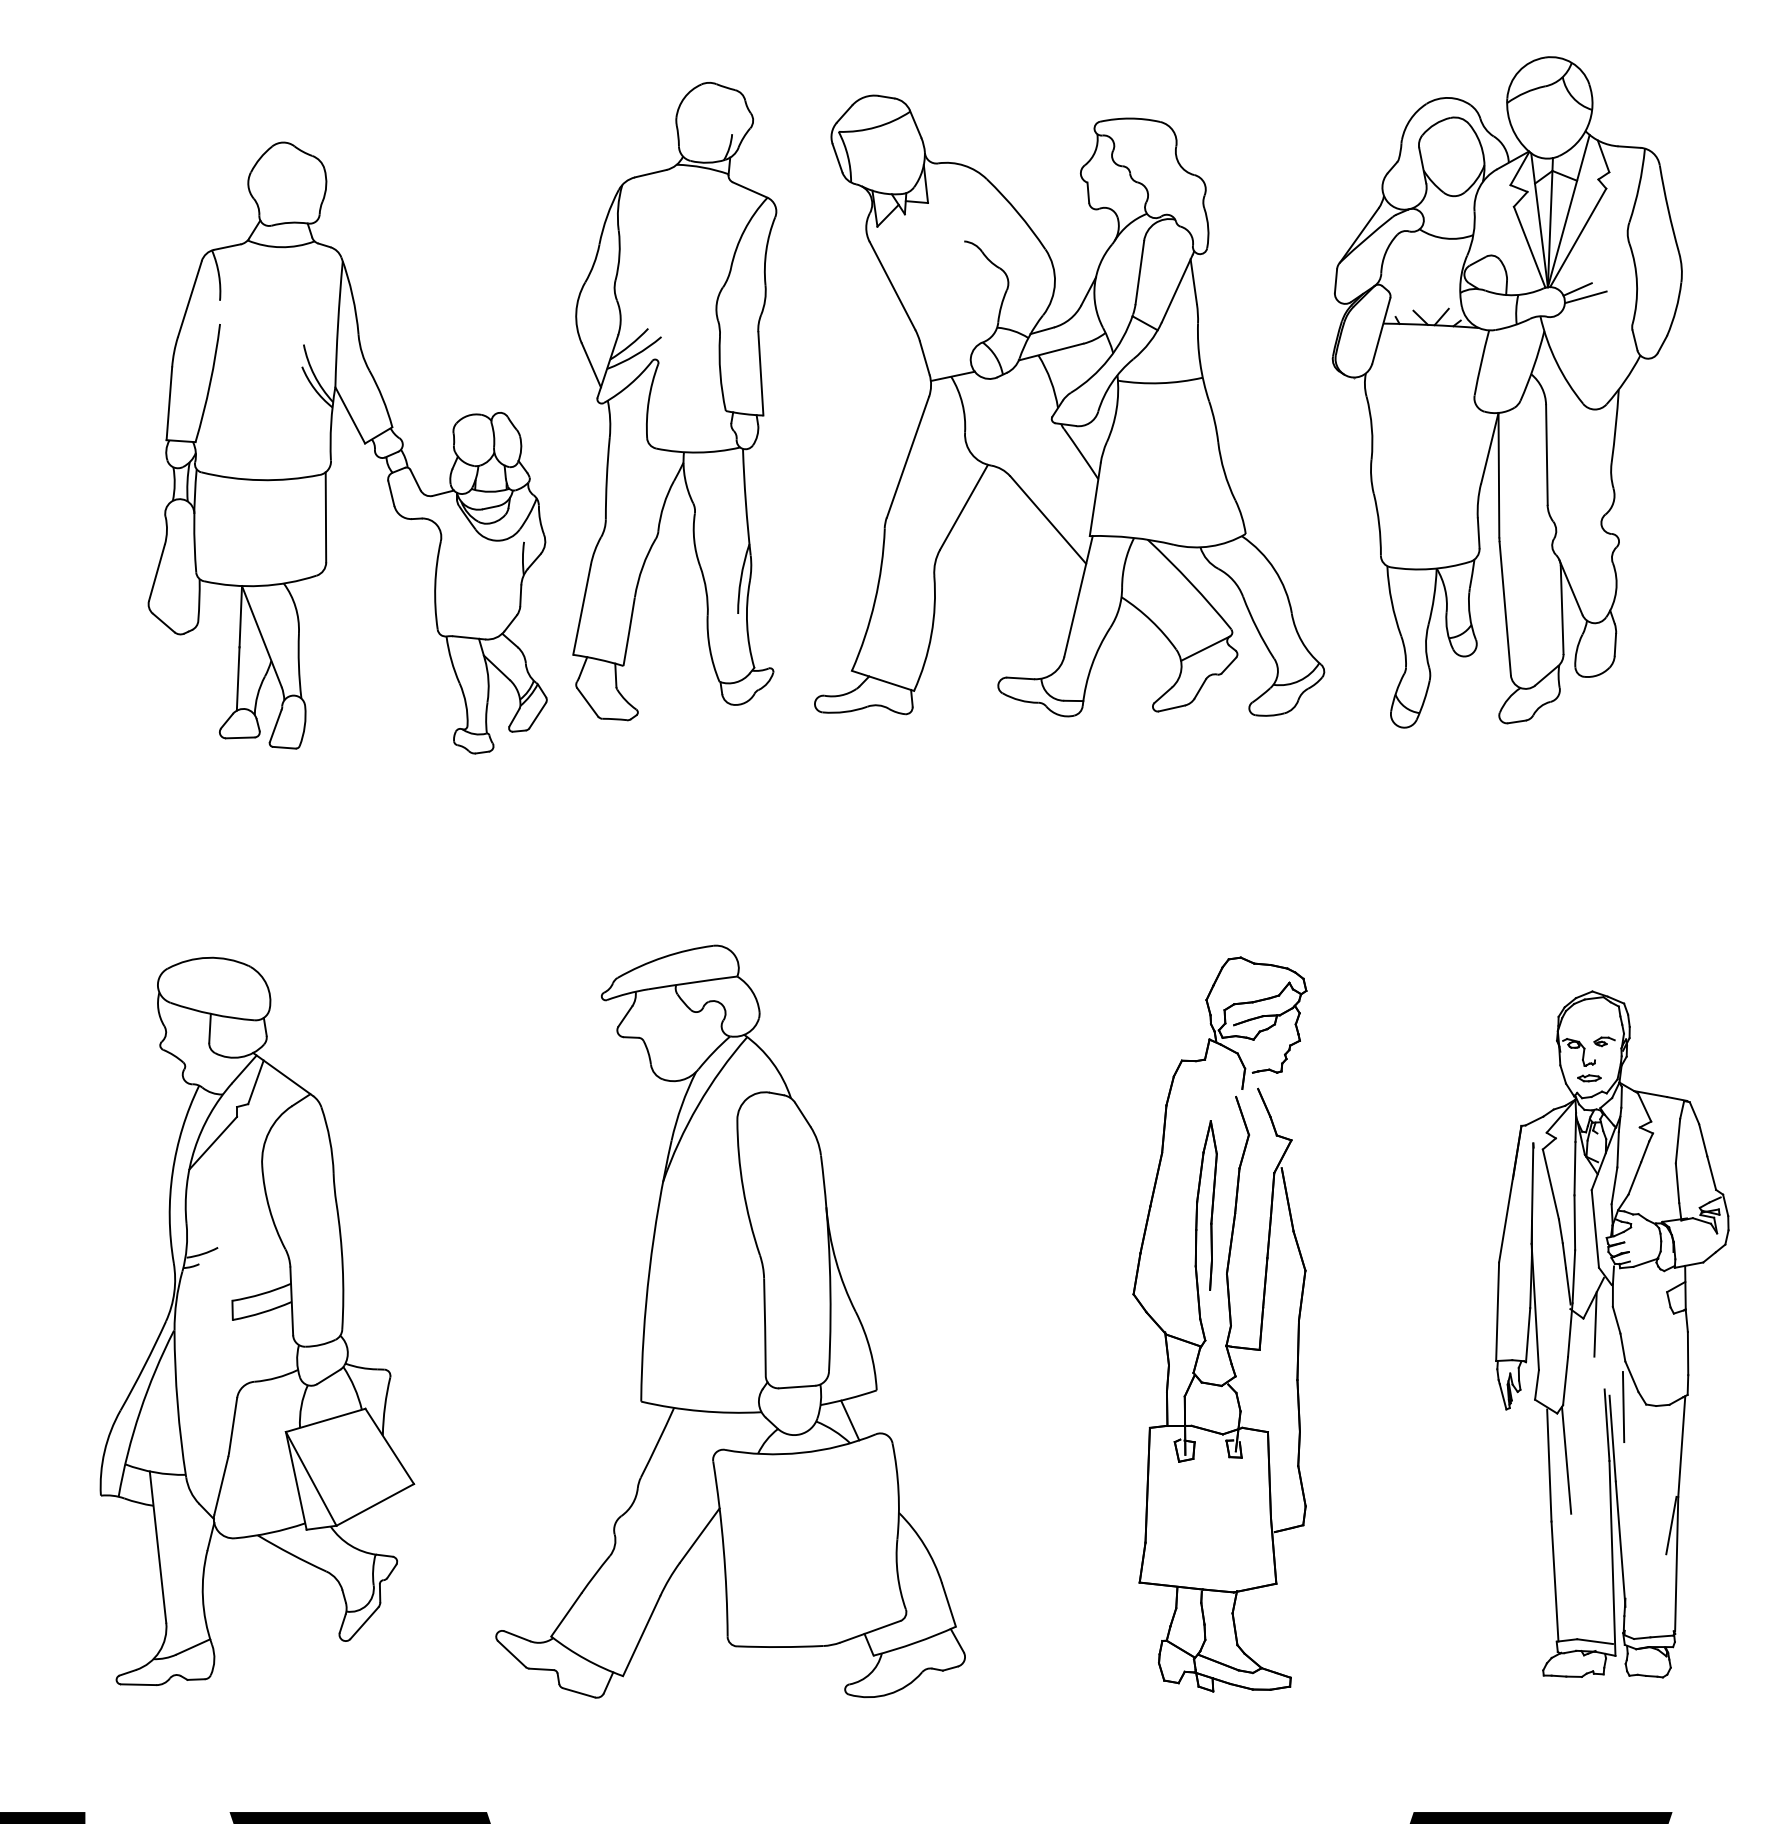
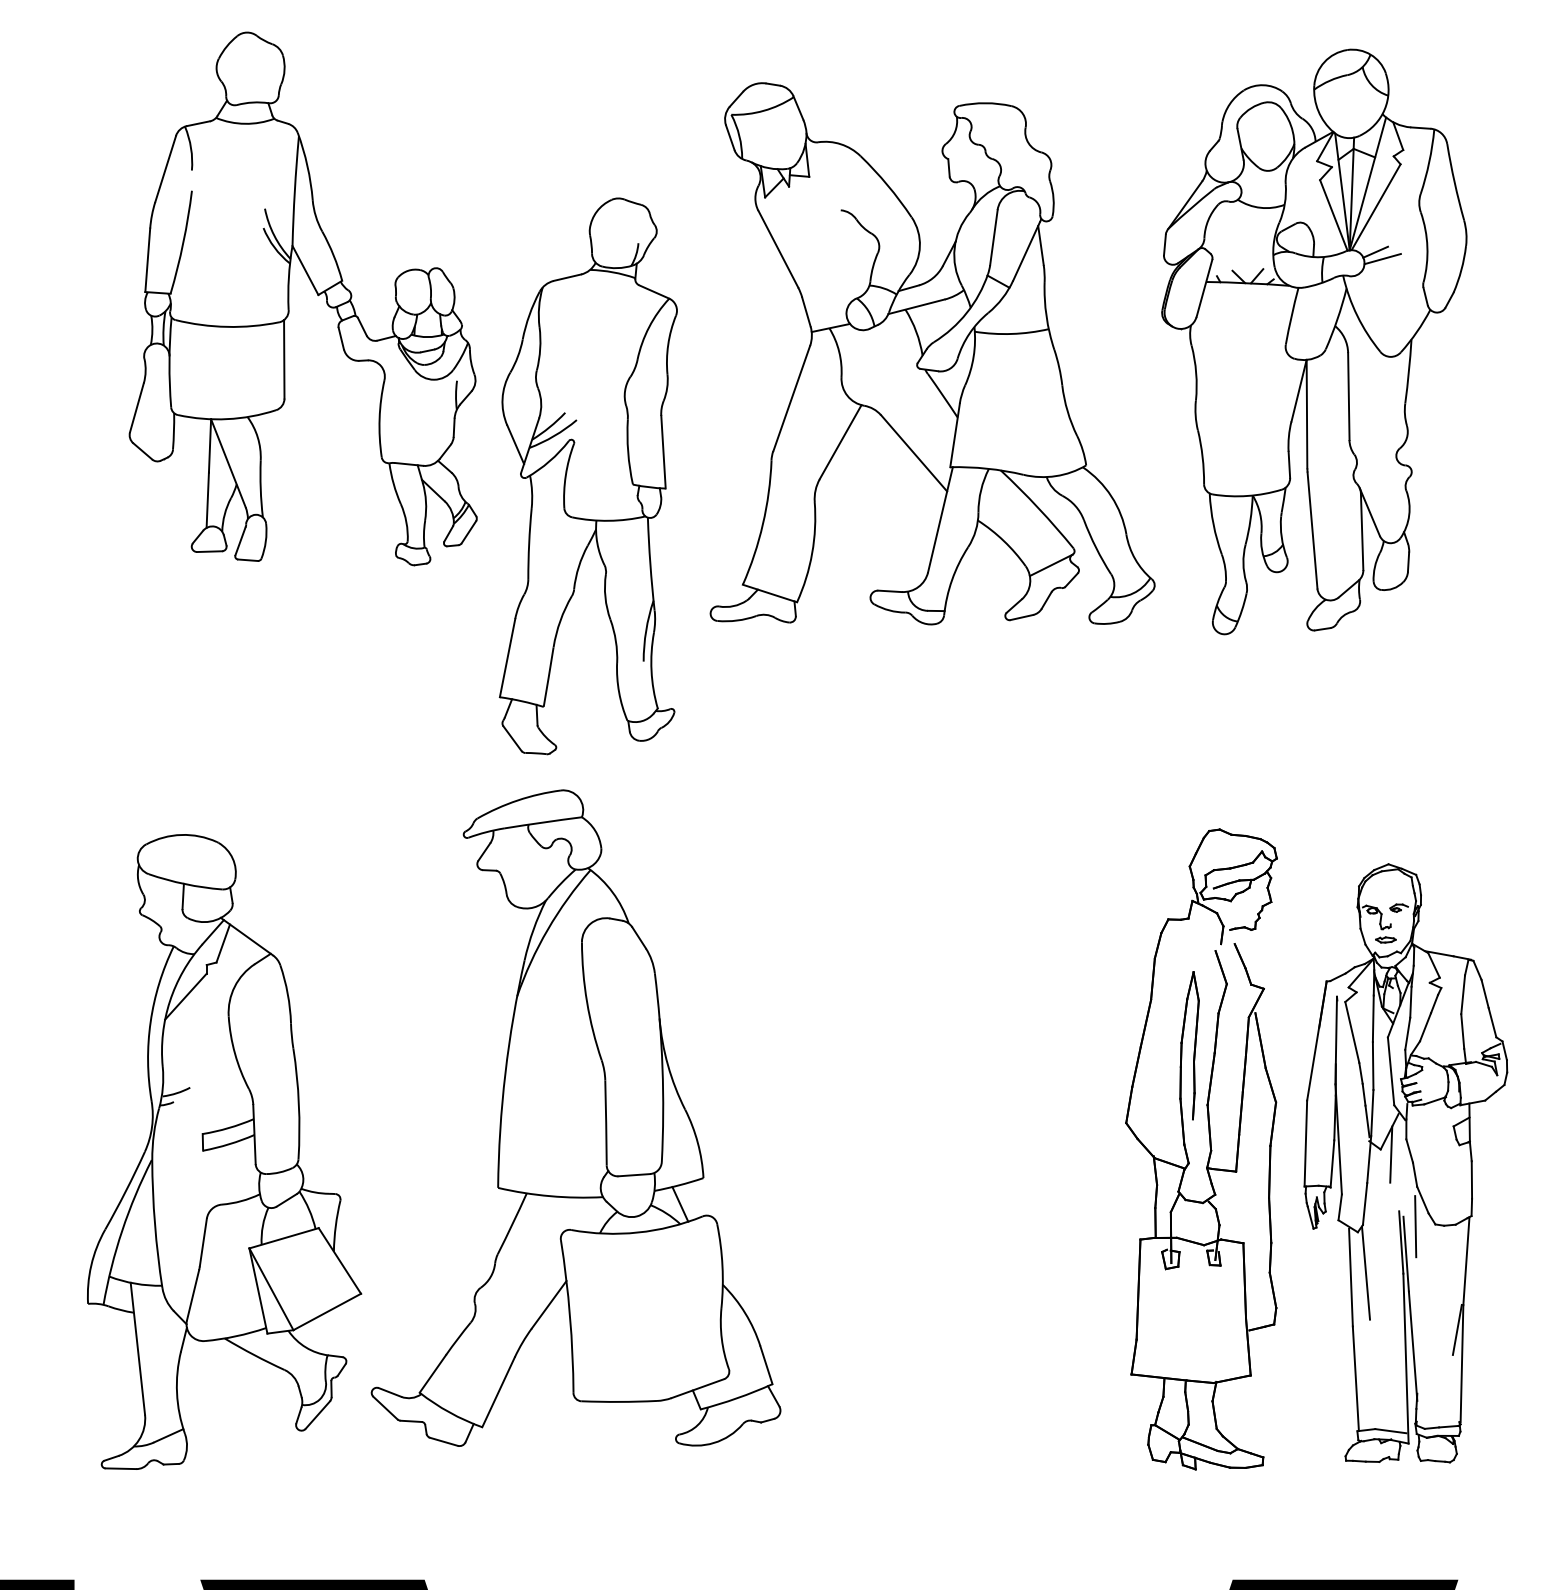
part: (674, 401) -> (588, 476), moved
part: (331, 447) -> (289, 298), moved
part: (730, 1321) -> (575, 1118), moved
part: (1229, 1324) -> (1209, 1149), moved

